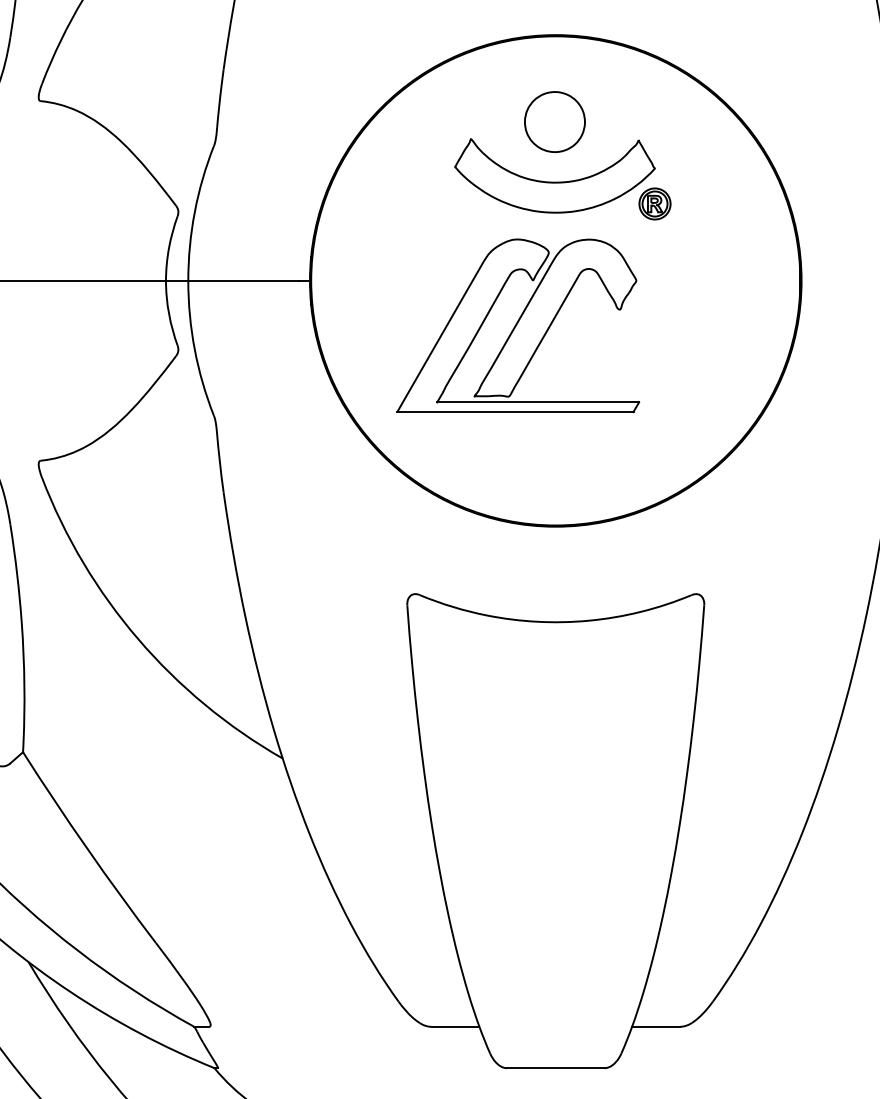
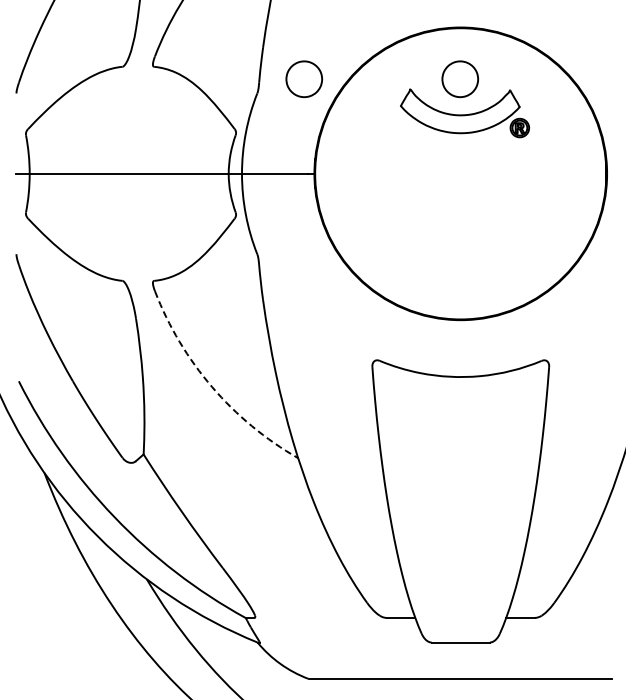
part: (293, 122) -> (304, 79), added
part: (518, 325) -> (438, 200), removed
arc: (138, 639) -> (212, 387), solid -> dashed

